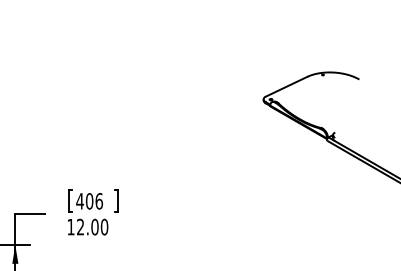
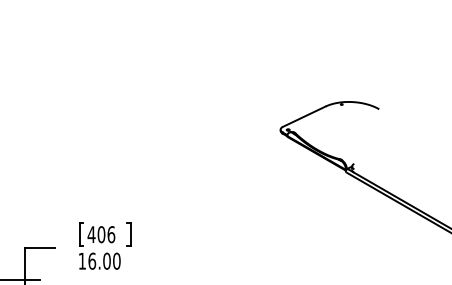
text: (80, 226) -> (92, 260), 12.00 -> 16.00

